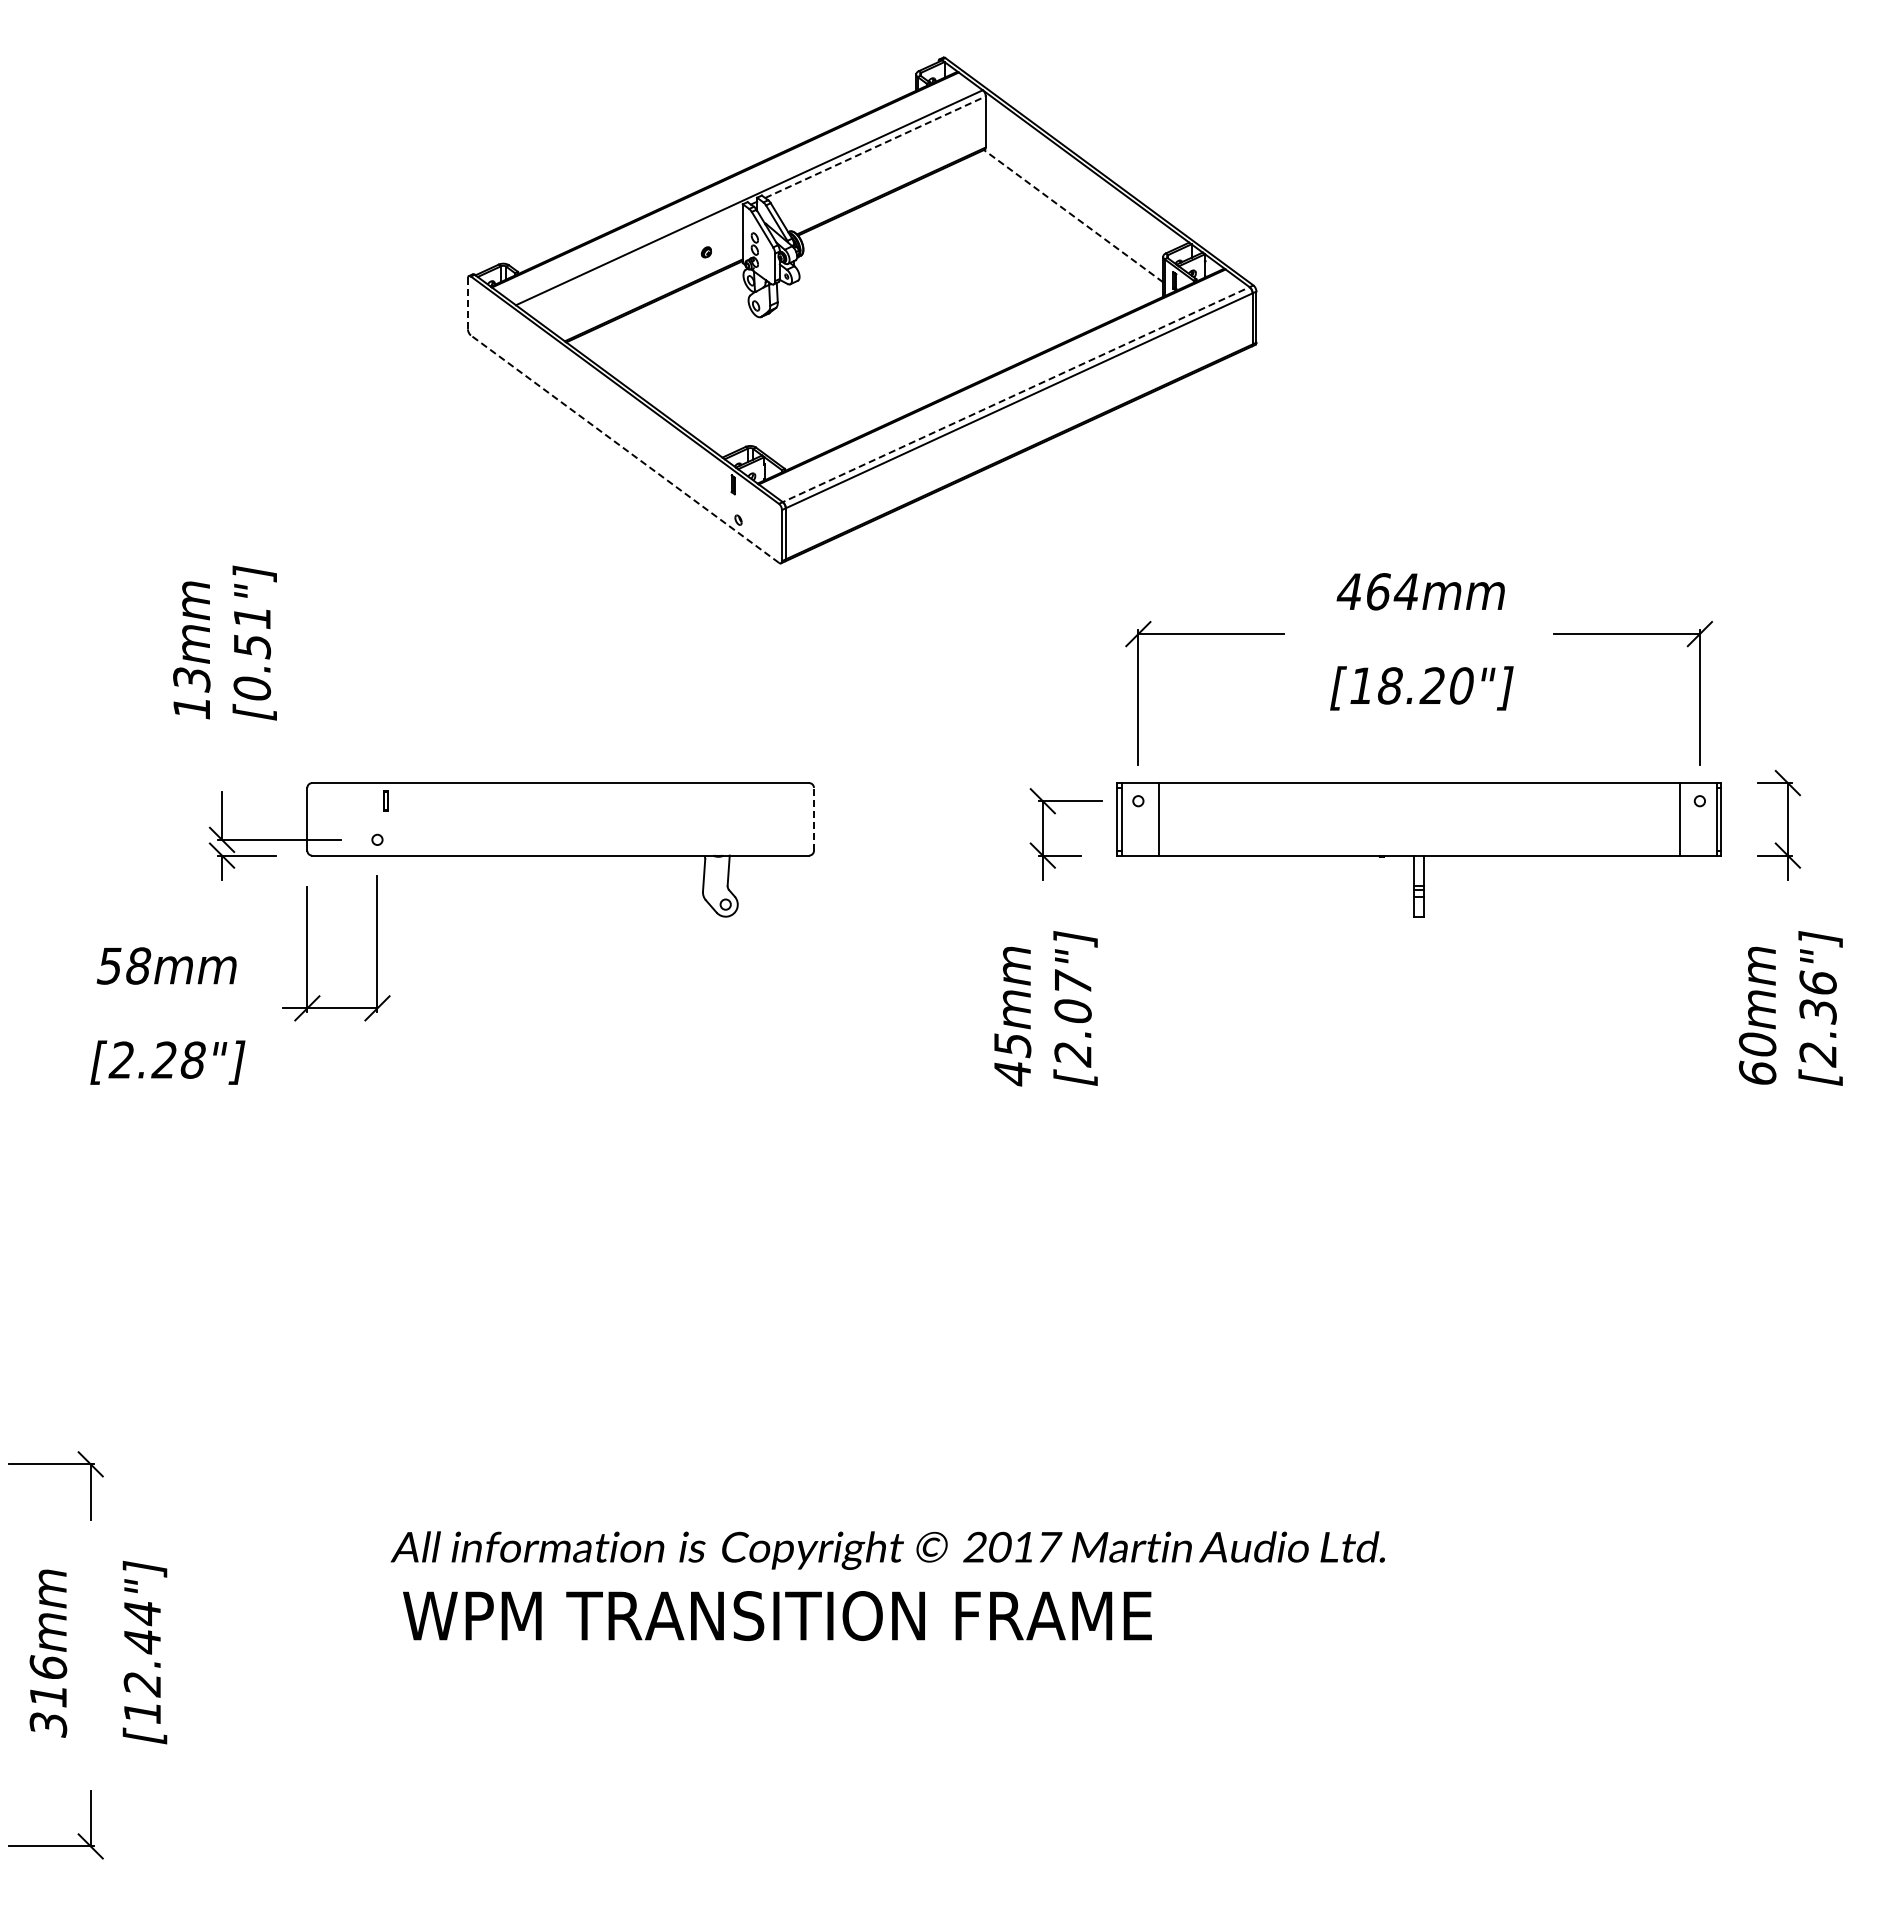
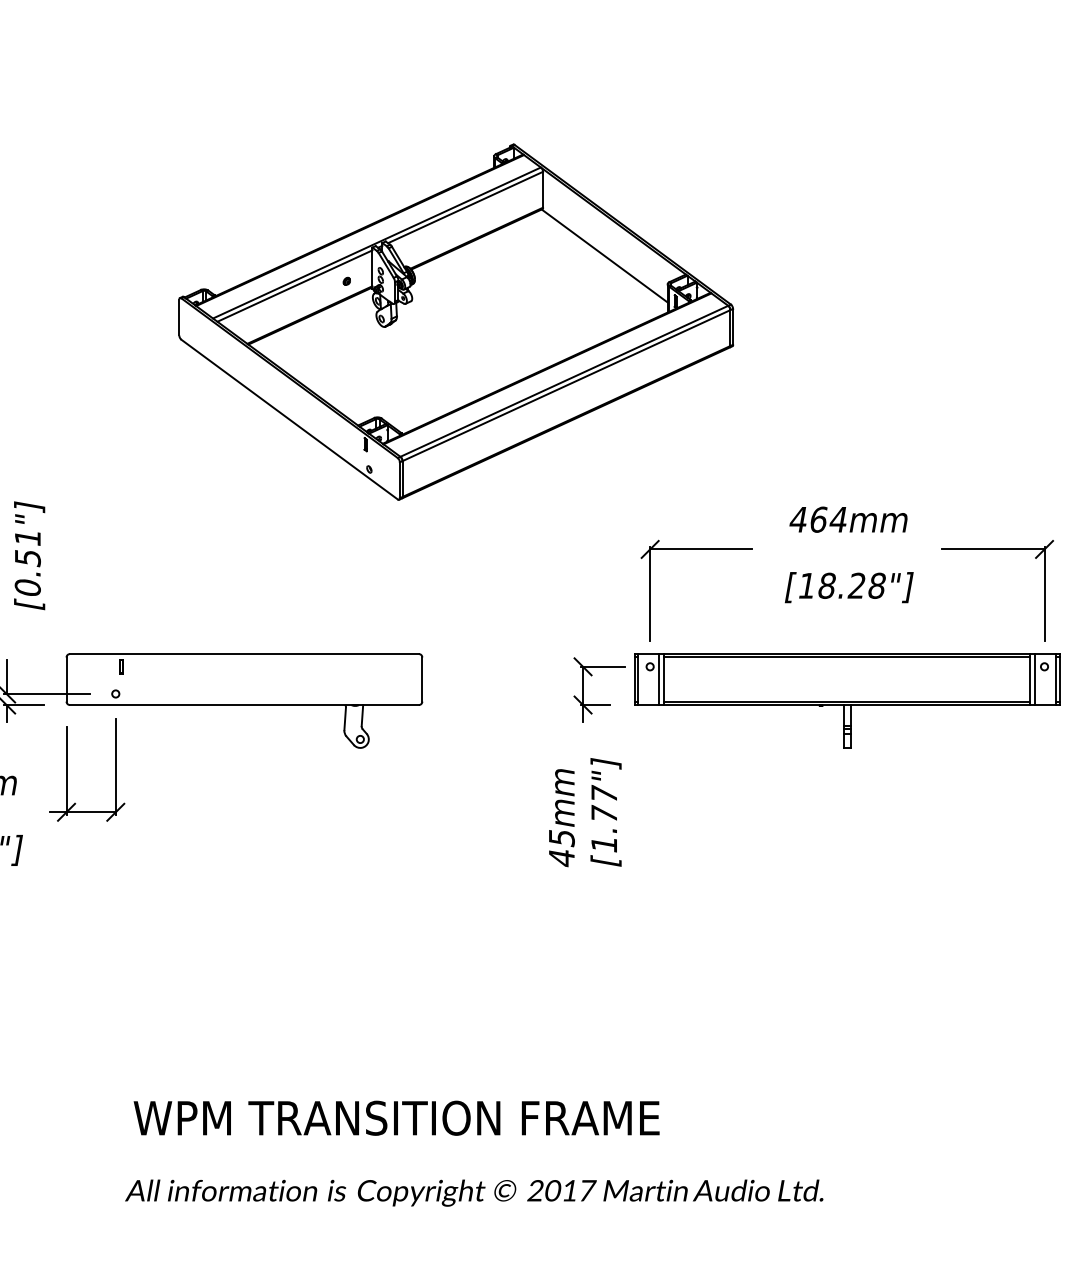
line: (875, 146) -> (465, 207), dashed -> solid
line: (1073, 215) -> (604, 255), dashed -> solid
line: (632, 258) -> (294, 285), added
line: (467, 303) -> (179, 317), dashed -> solid
line: (1016, 394) -> (564, 381), dashed -> solid
line: (624, 448) -> (289, 419), dashed -> solid
text: (1461, 685) -> (877, 585), [18.20"] -> [18.28"]
line: (1418, 787) -> (846, 657), added
line: (814, 818) -> (422, 678), dashed -> solid
line: (1151, 819) -> (659, 679), added
line: (1686, 819) -> (1035, 679), added
line: (1418, 850) -> (846, 701), added
text: (1072, 1032) -> (603, 829), [2.07"] -> [1.77"]
text: (777, 1615) -> (396, 1117), moved

